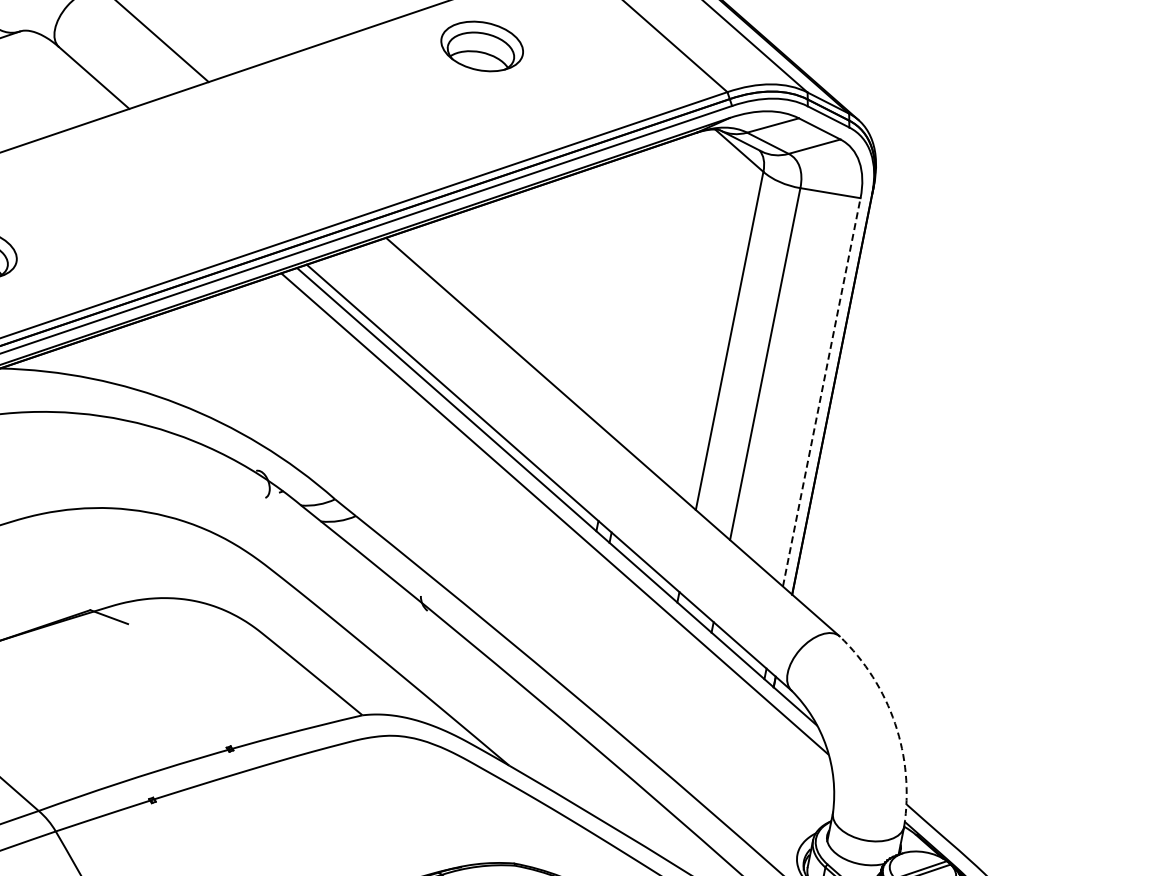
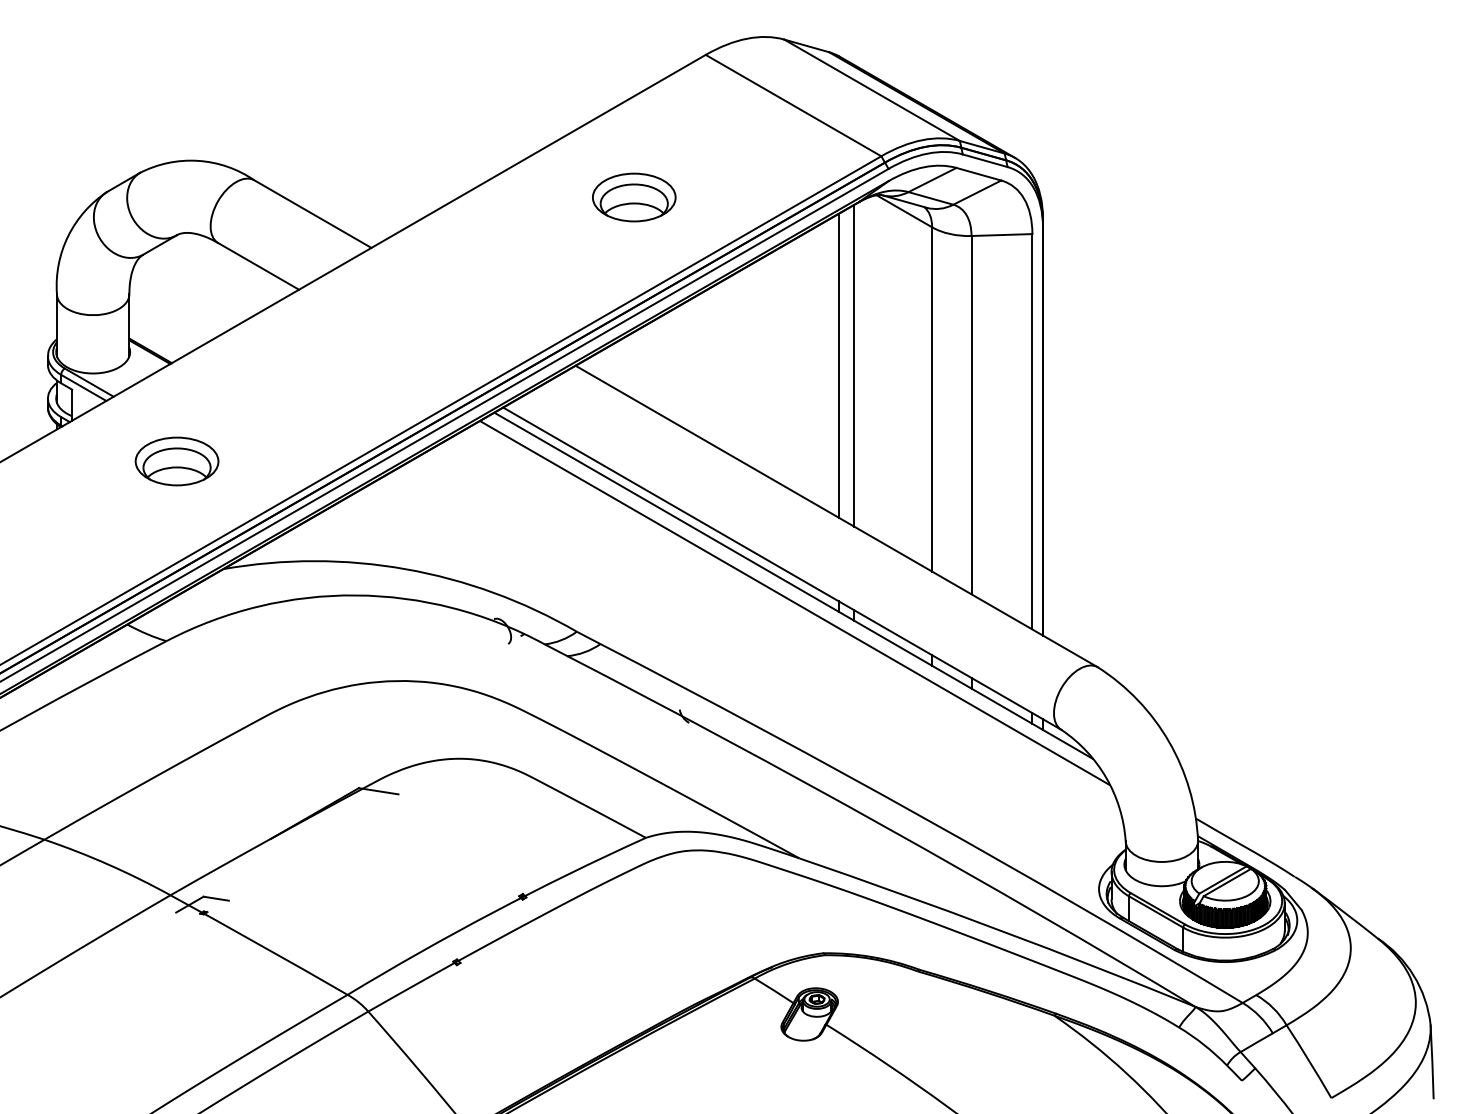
part: (482, 46) -> (634, 197), moved
line: (644, 289) -> (838, 365), added
line: (660, 292) -> (854, 365), added
line: (821, 392) -> (1032, 431), dashed -> solid
arc: (895, 723) -> (1169, 741), dashed -> solid

